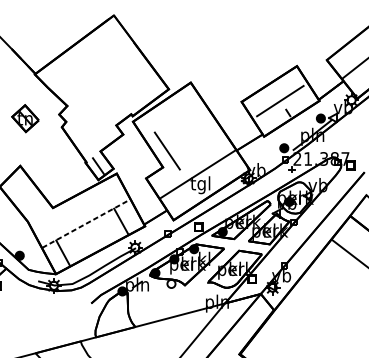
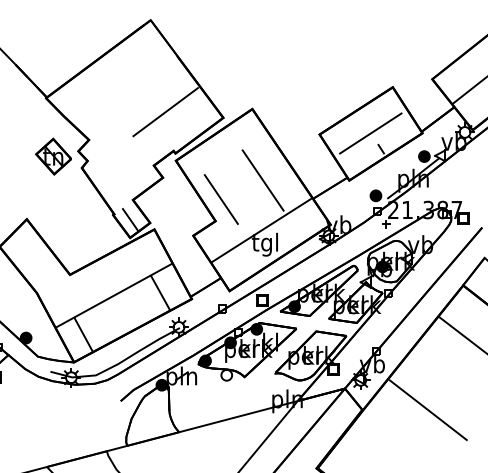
line: (125, 85) -> (165, 112), added
part: (25, 118) -> (53, 156), moved
line: (198, 136) -> (262, 180), added
line: (86, 223) -> (114, 295), dashed -> solid
line: (323, 310) -> (427, 410), added

